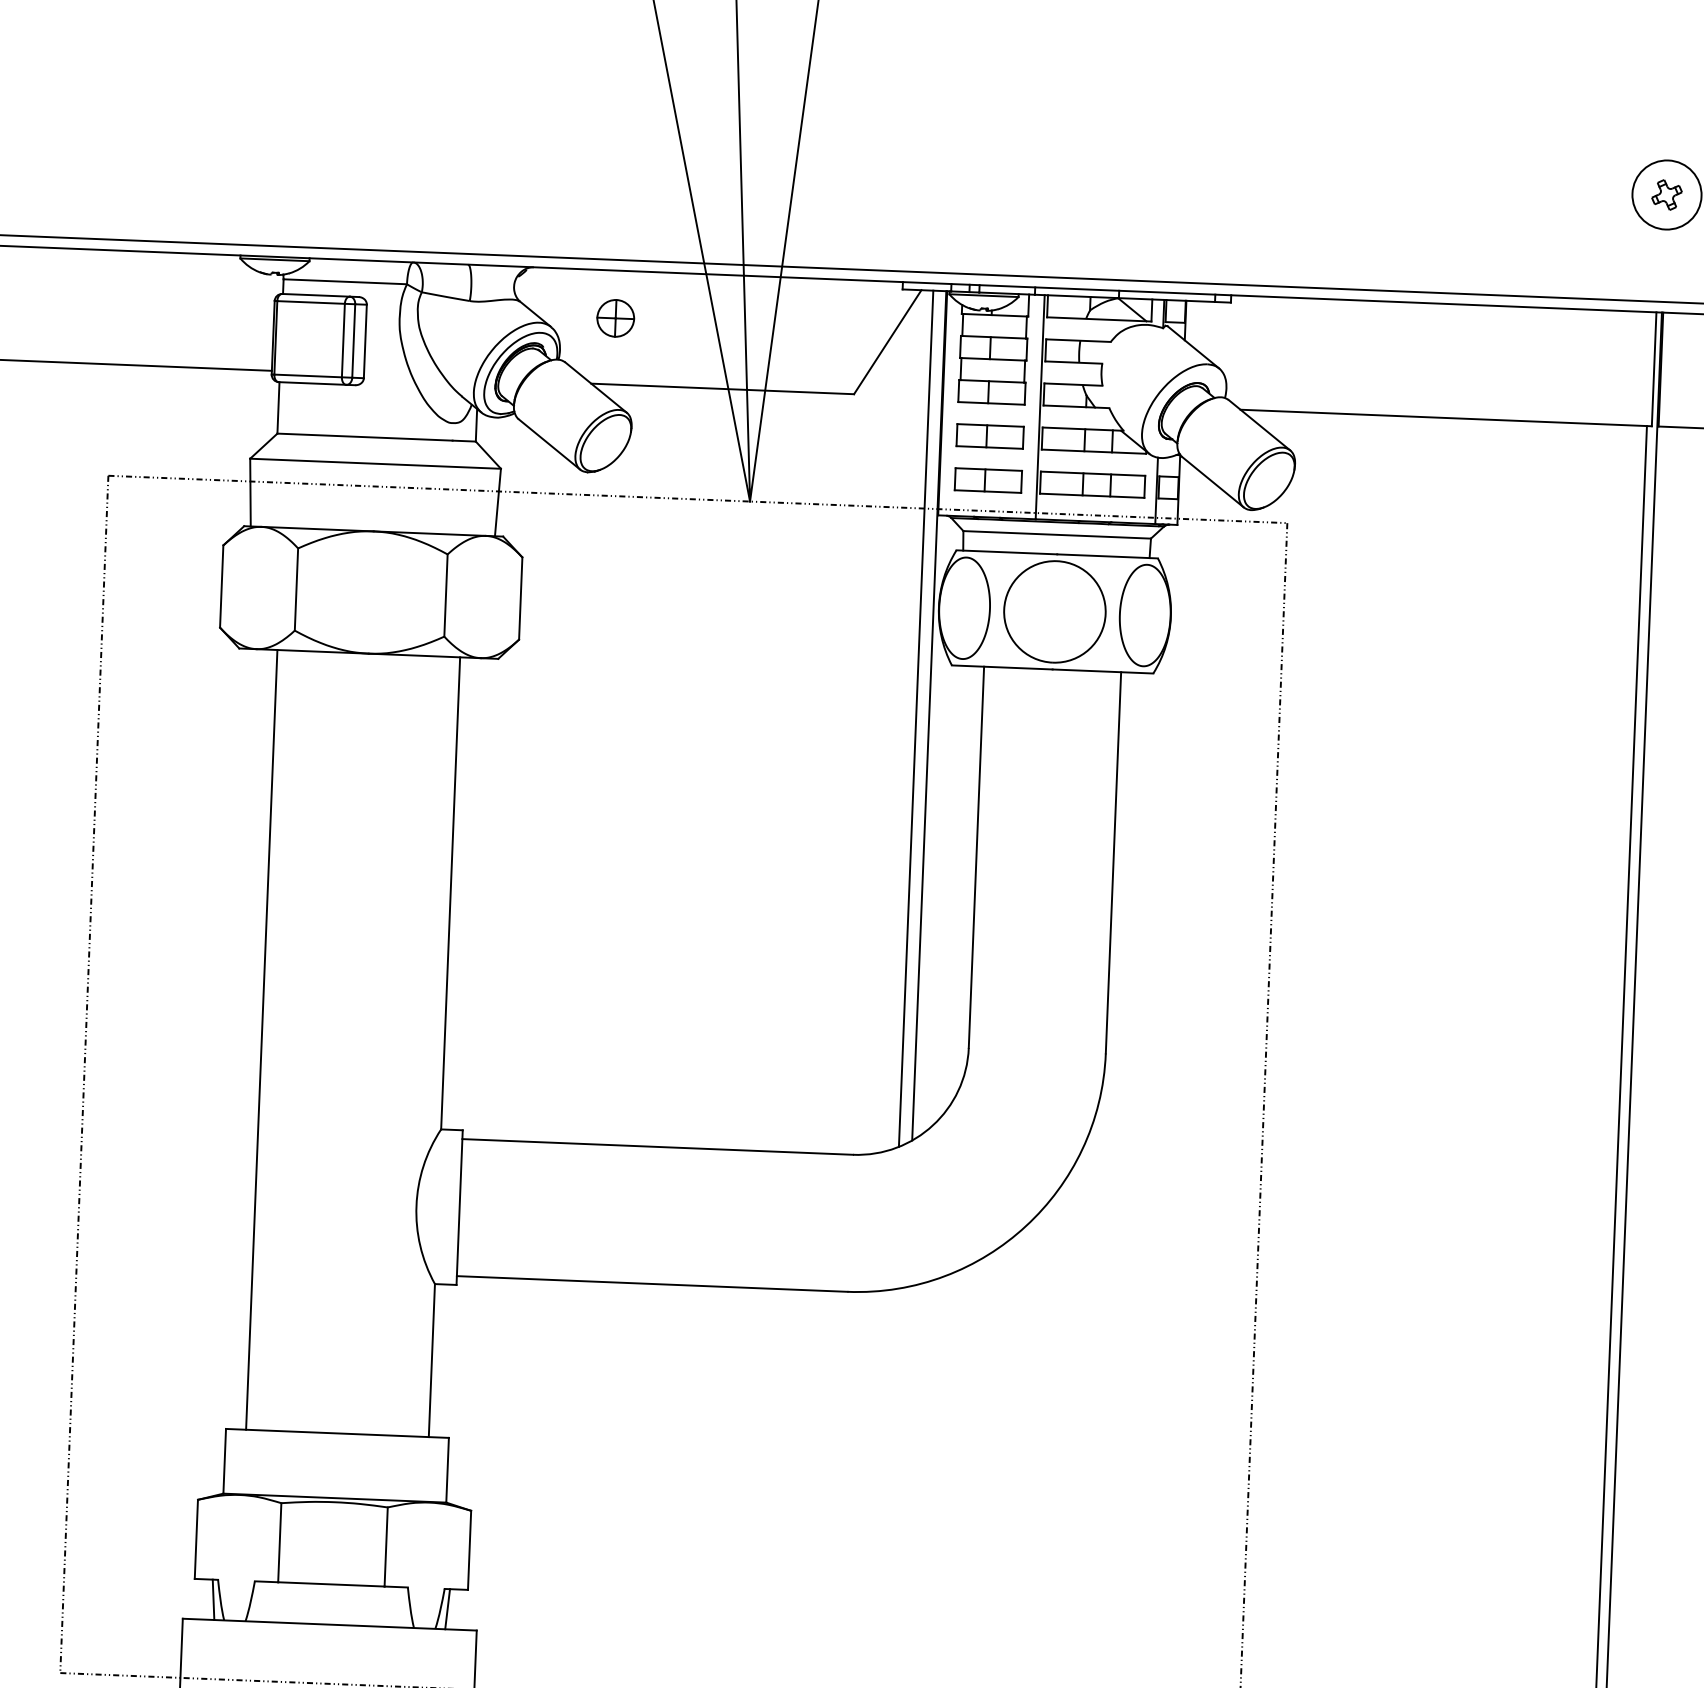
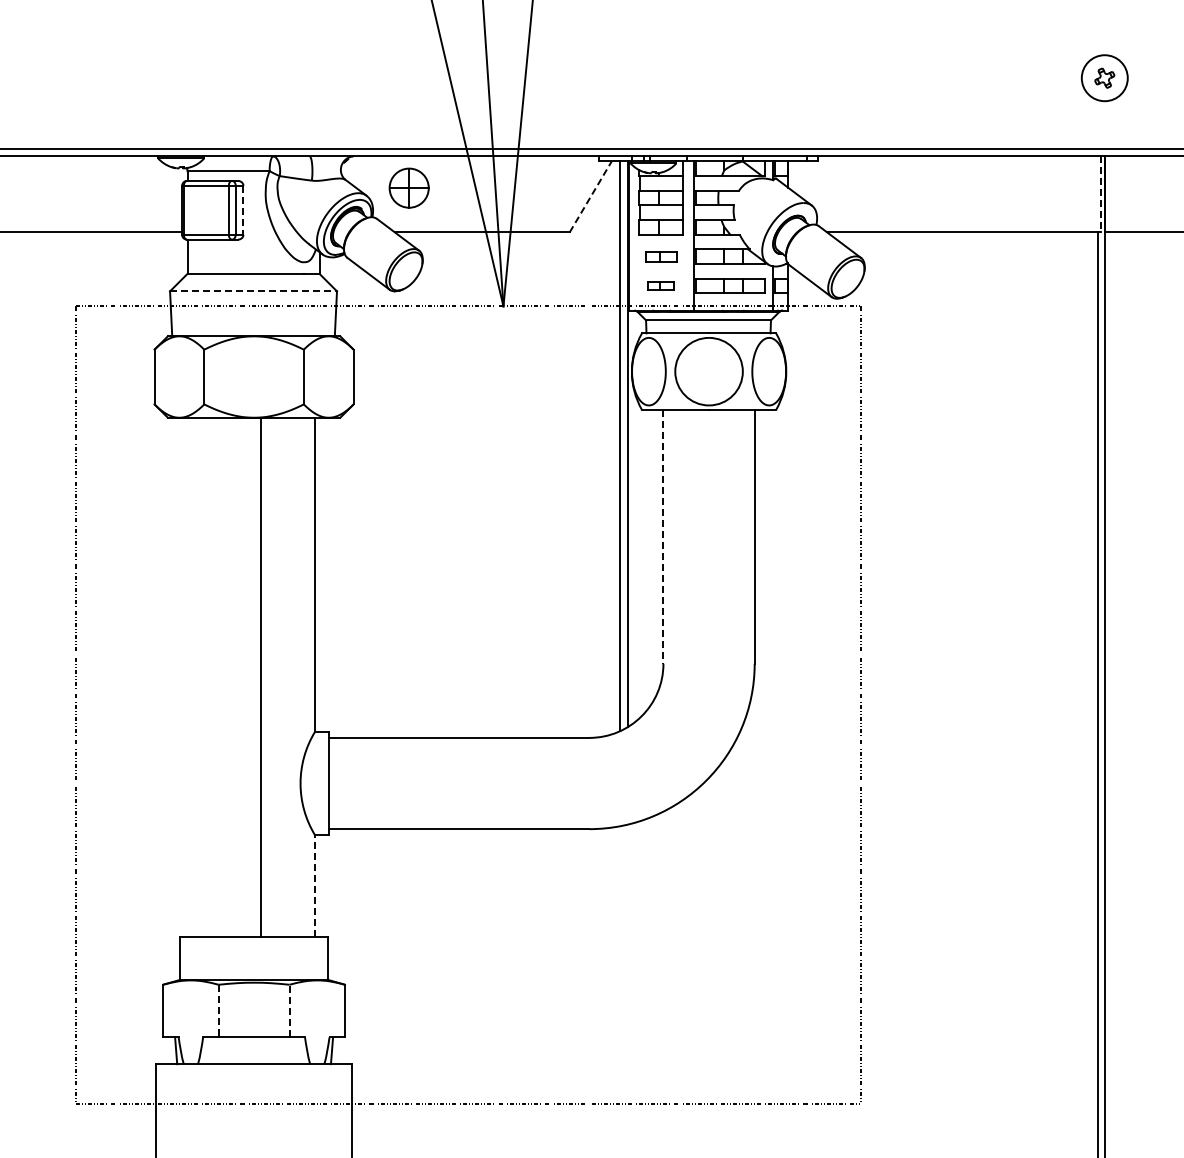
part: (616, 318) -> (409, 188), size x1.6
line: (365, 341) -> (243, 210), solid -> dashed
line: (888, 341) -> (591, 196), solid -> dashed
line: (1653, 369) -> (1100, 194), solid -> dashed
part: (988, 435) -> (660, 256), size x0.7
line: (377, 464) -> (254, 291), solid -> dashed
part: (987, 479) -> (660, 285), size x0.6
line: (976, 856) -> (663, 536), solid -> dashed
line: (262, 1038) -> (261, 676), moved
line: (431, 1359) -> (314, 885), solid -> dashed
line: (279, 1543) -> (218, 1011), solid -> dashed
line: (386, 1546) -> (289, 1010), solid -> dashed

